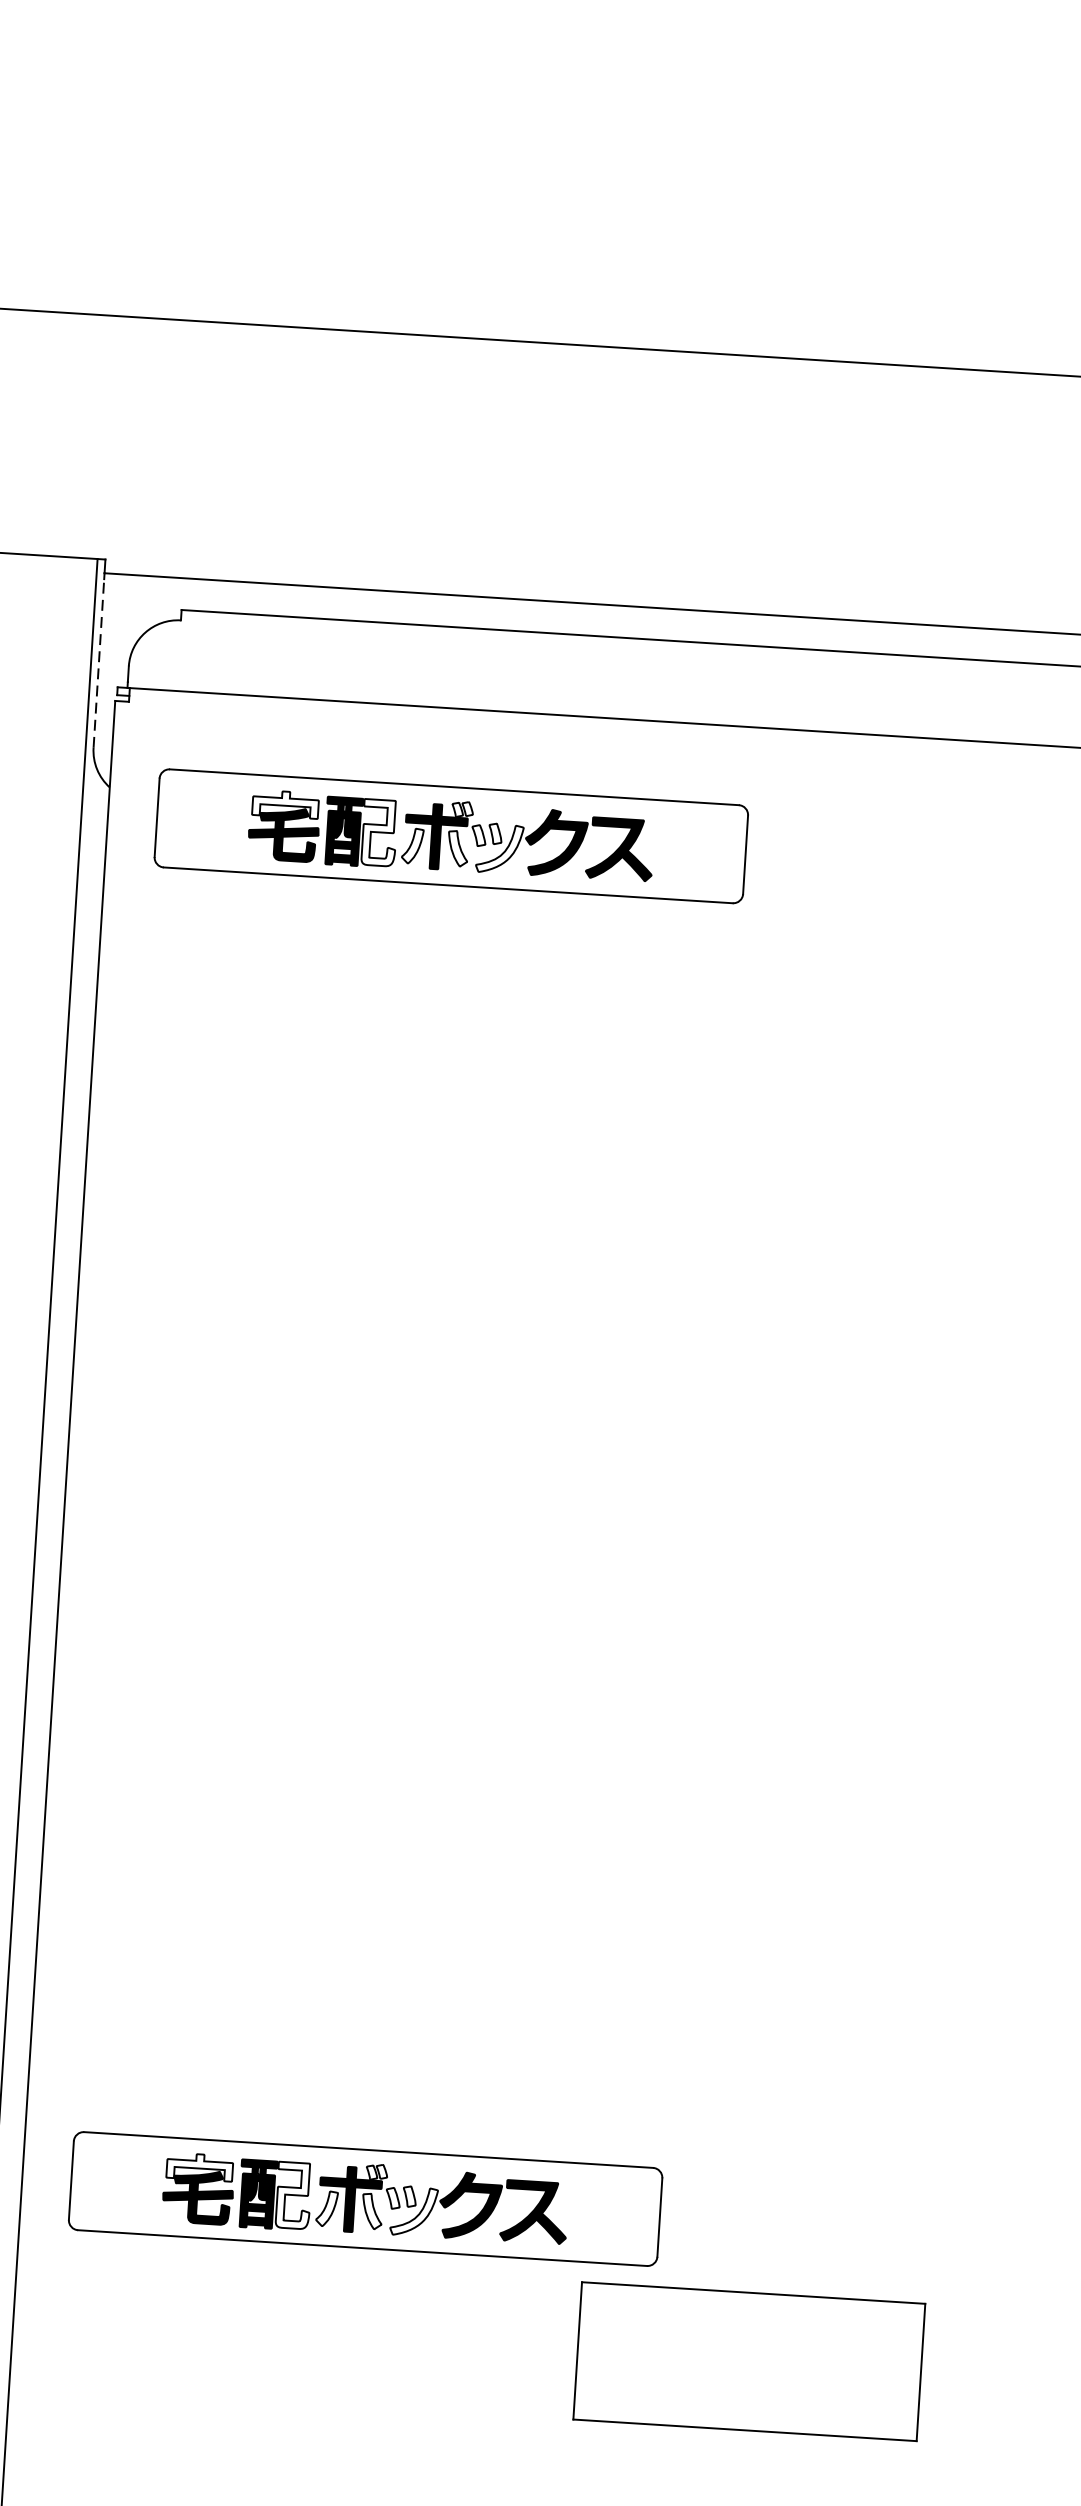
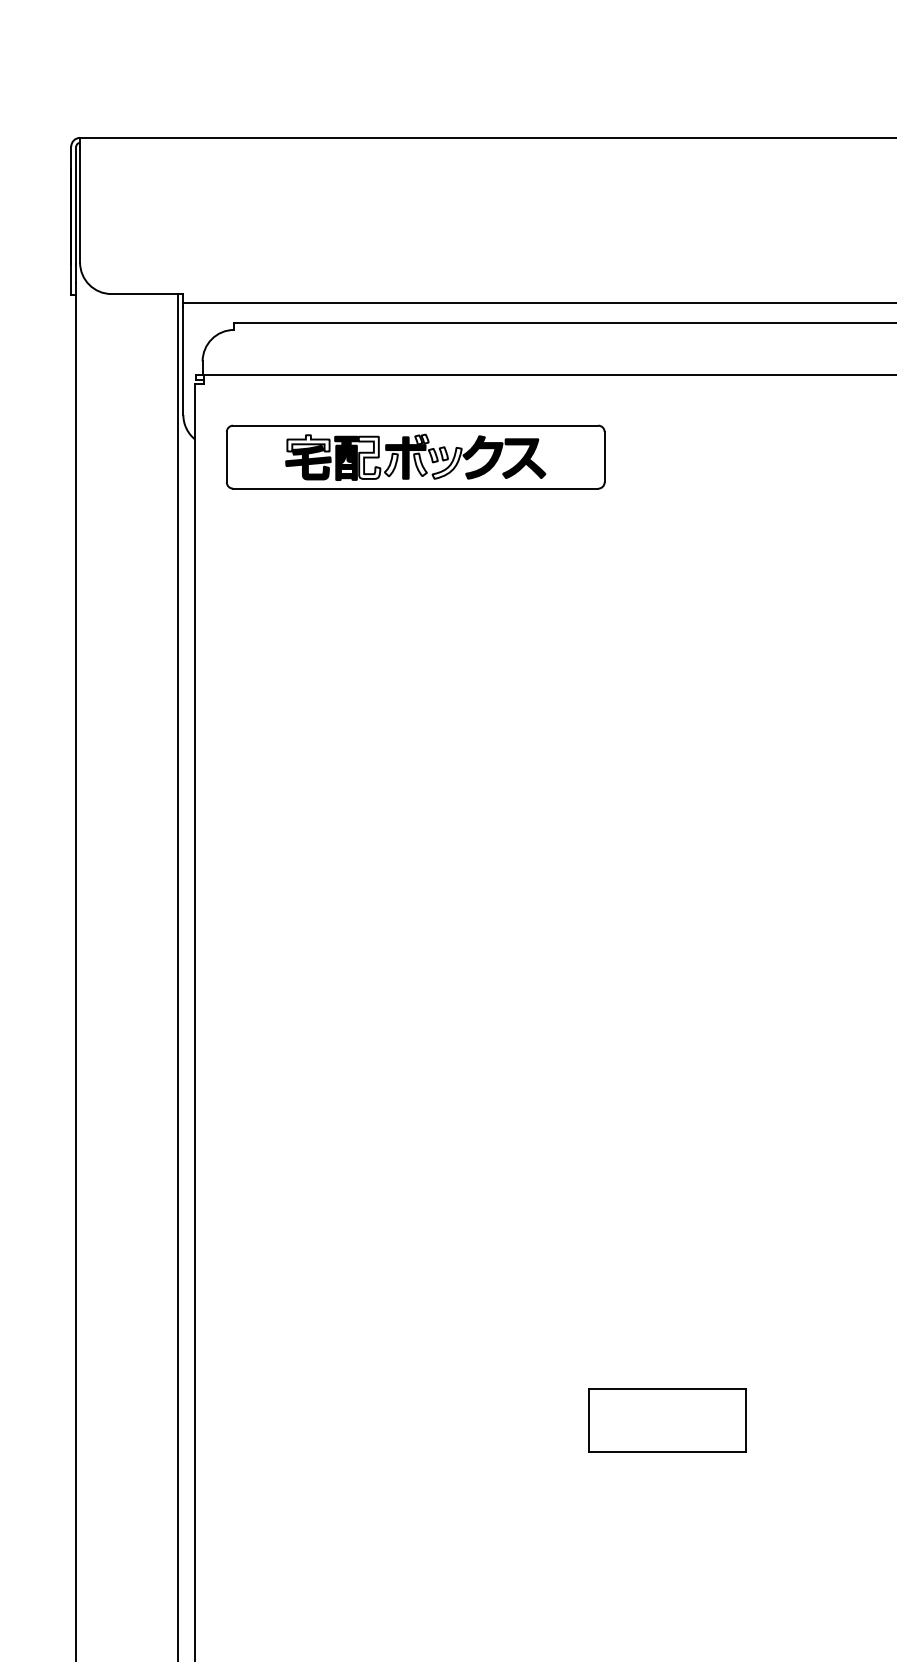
line: (99, 663) -> (183, 360), dashed -> solid
part: (365, 2198) -> (415, 1331), removed
part: (749, 2361) -> (667, 1420), size x0.71

